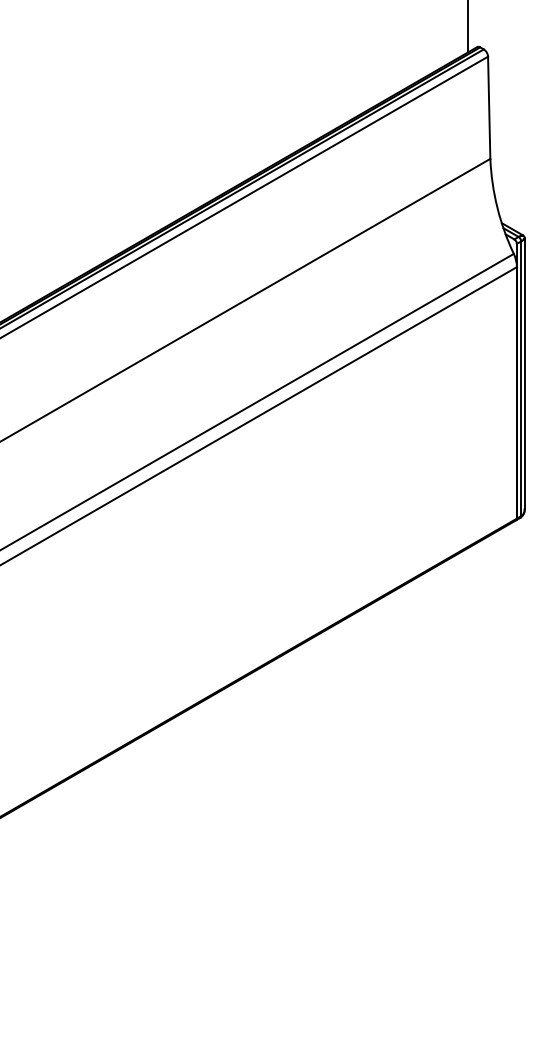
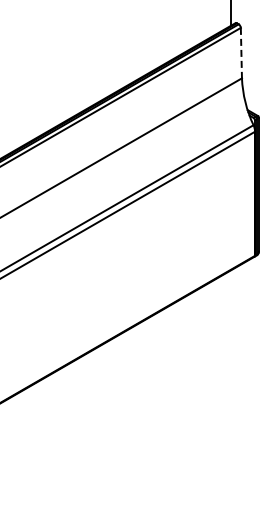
line: (489, 108) -> (241, 53), solid -> dashed

